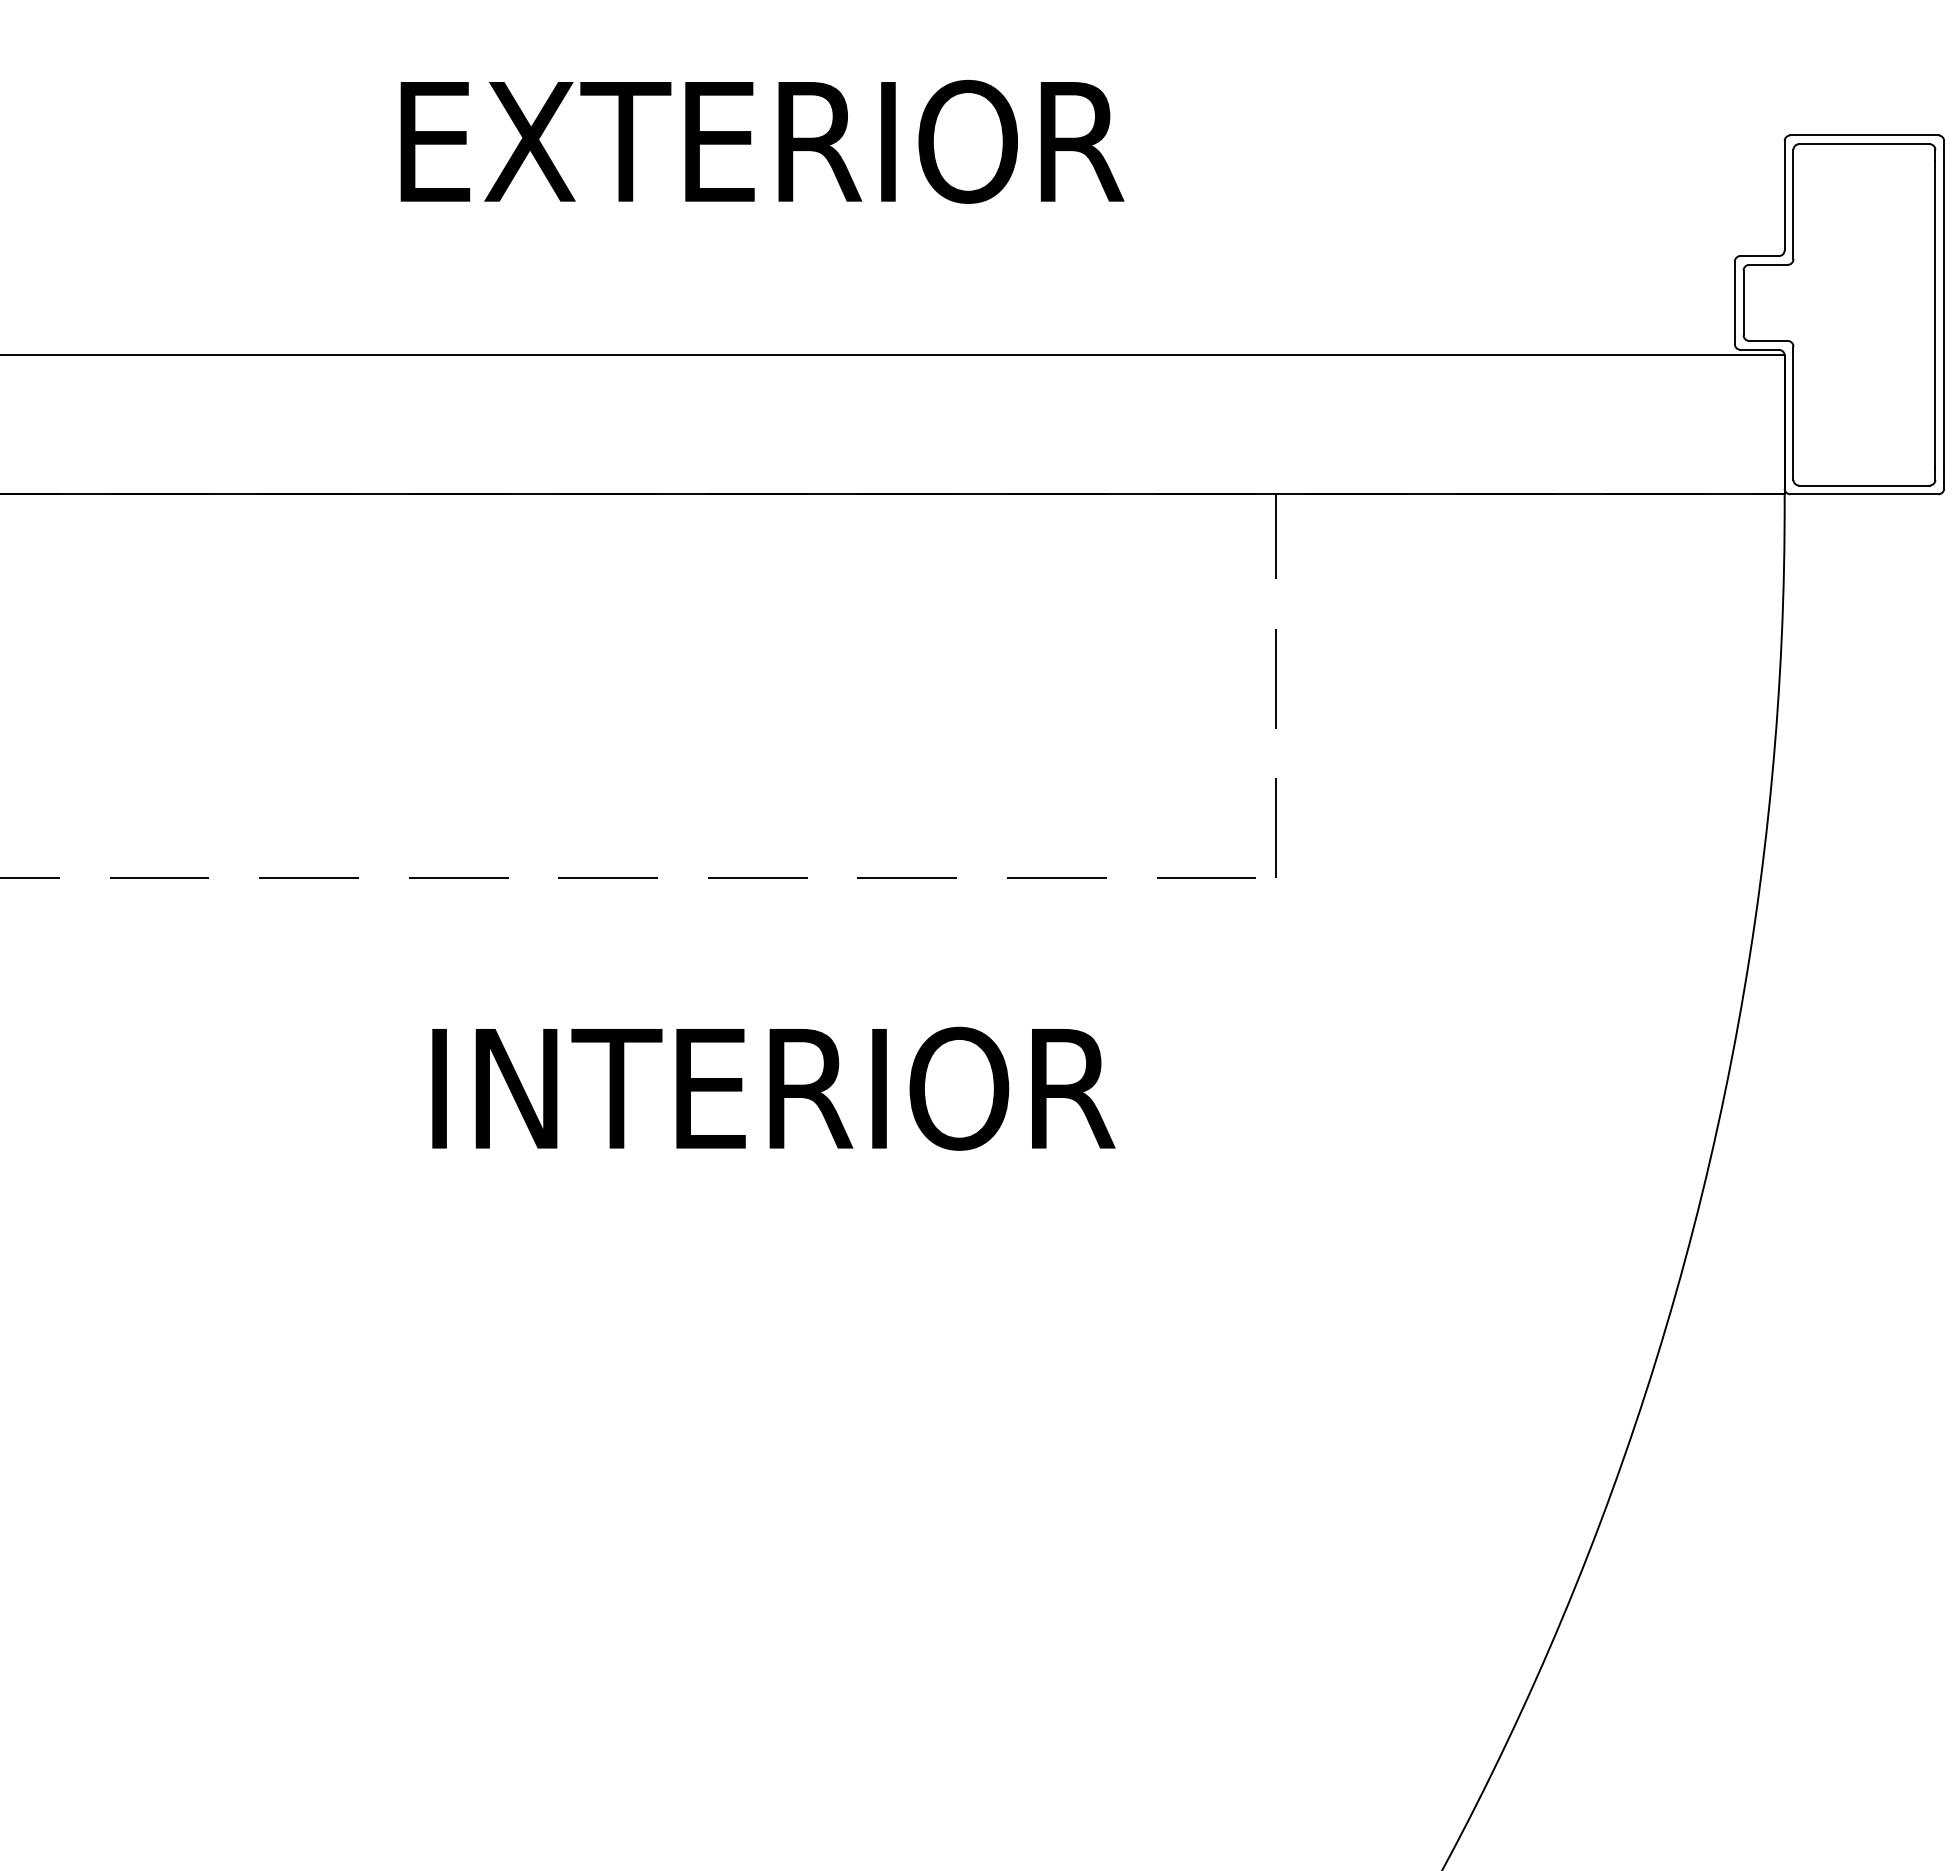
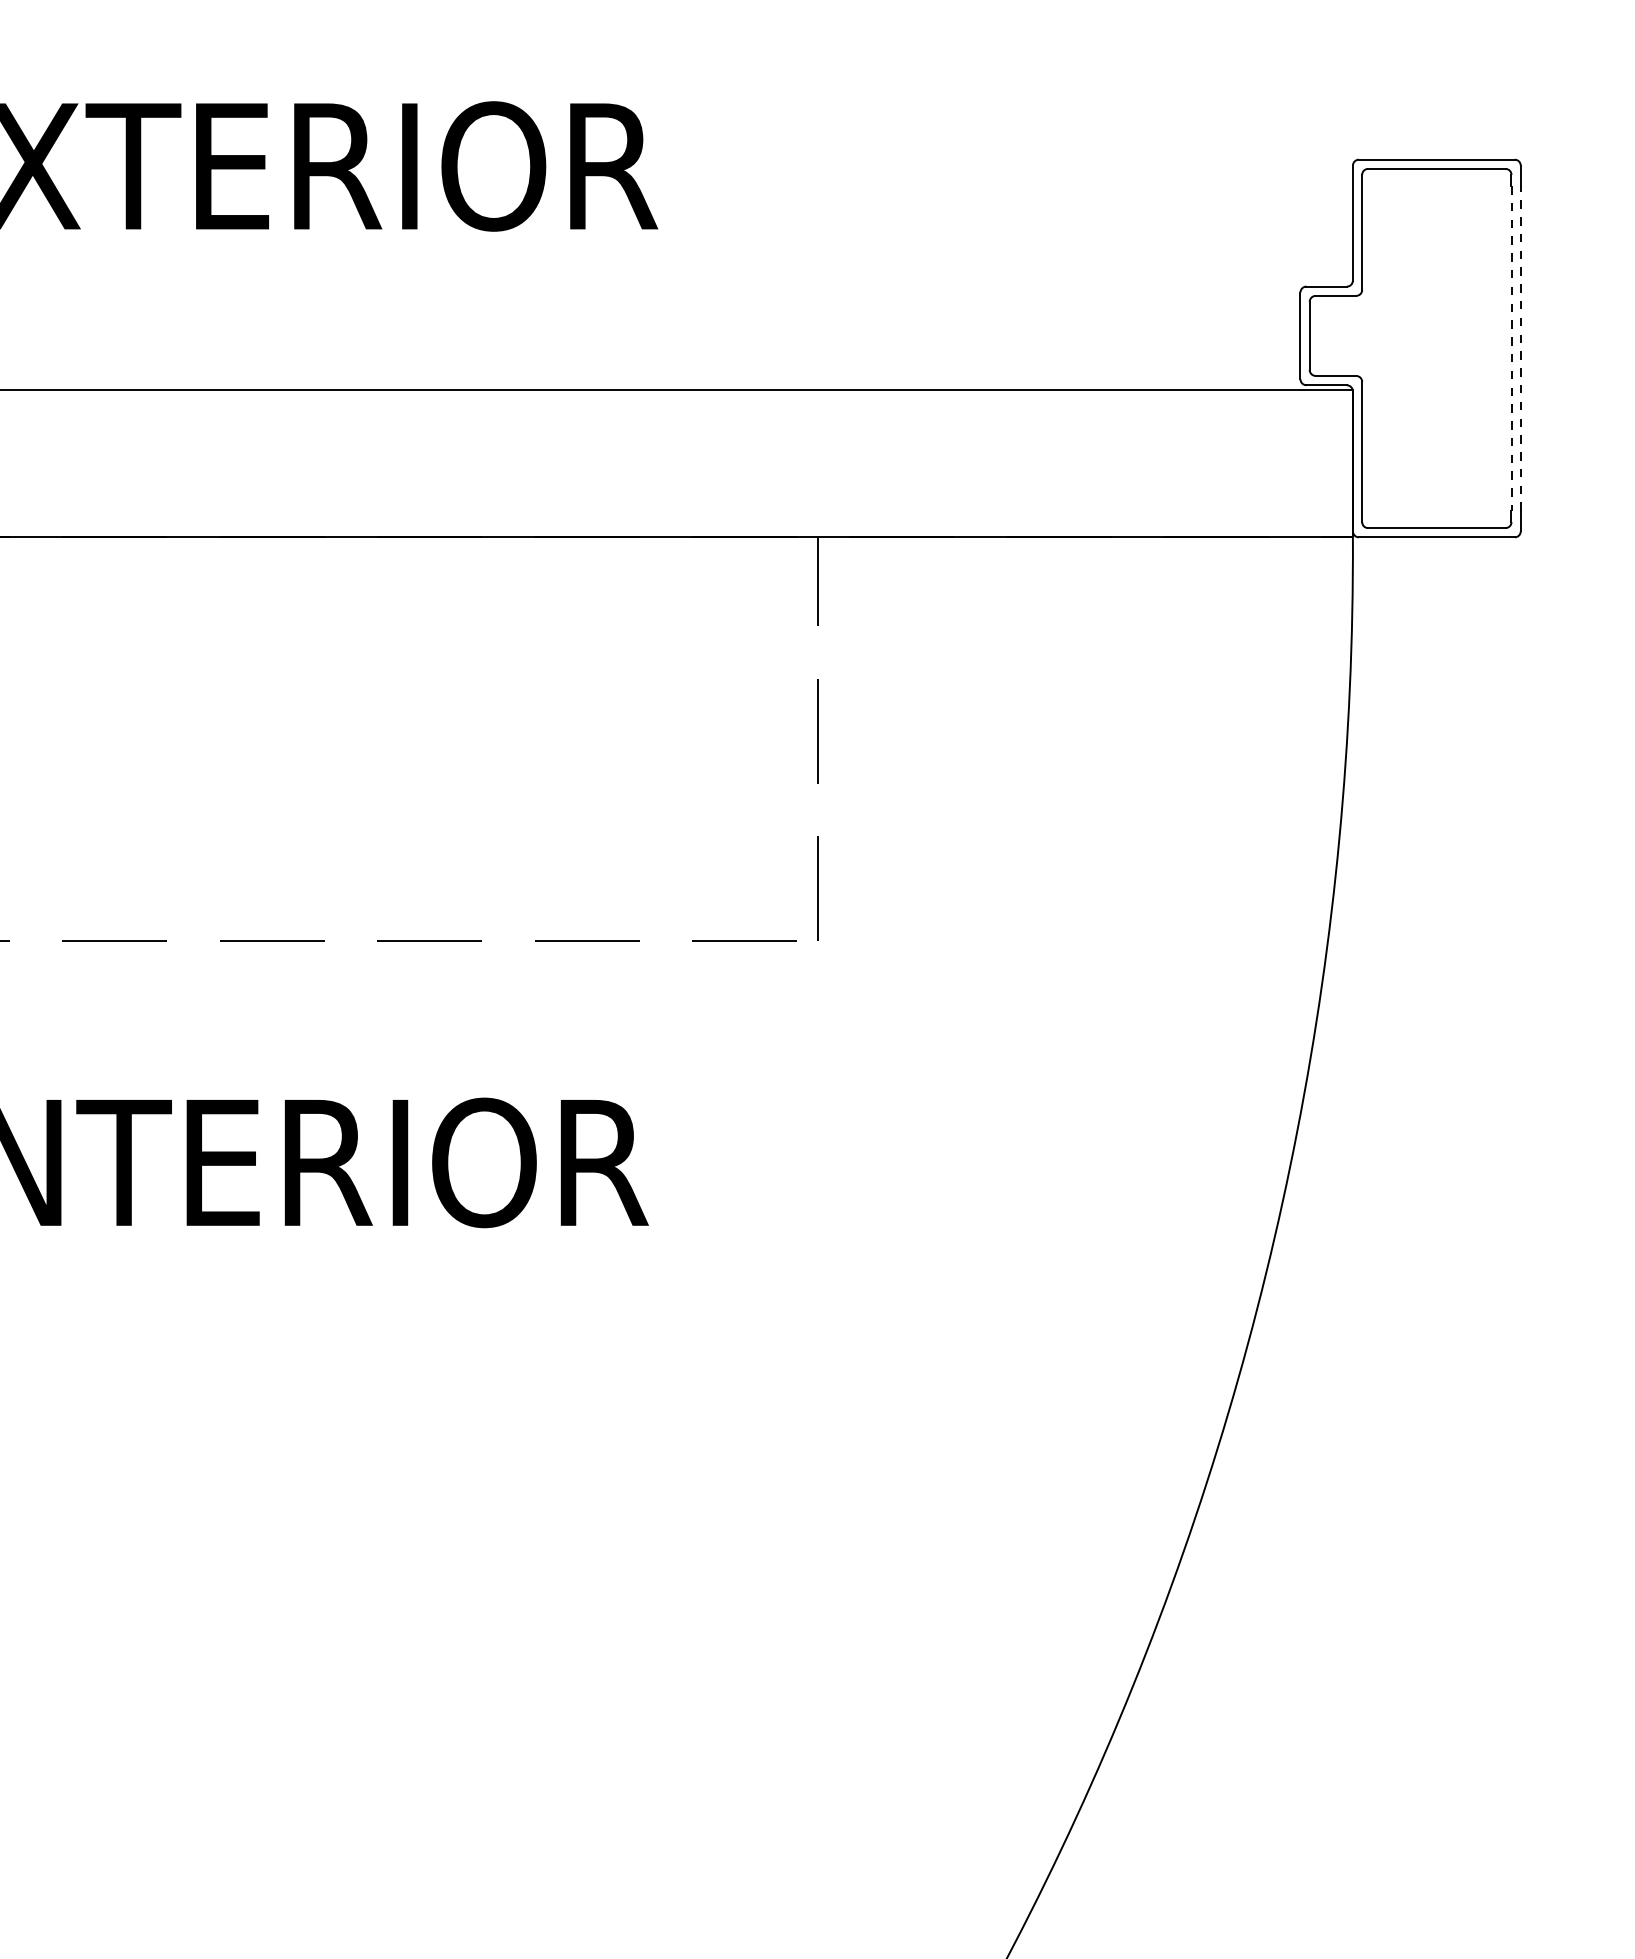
line: (1944, 314) -> (1521, 348), solid -> dashed
line: (1935, 315) -> (1511, 349), solid -> dashed

